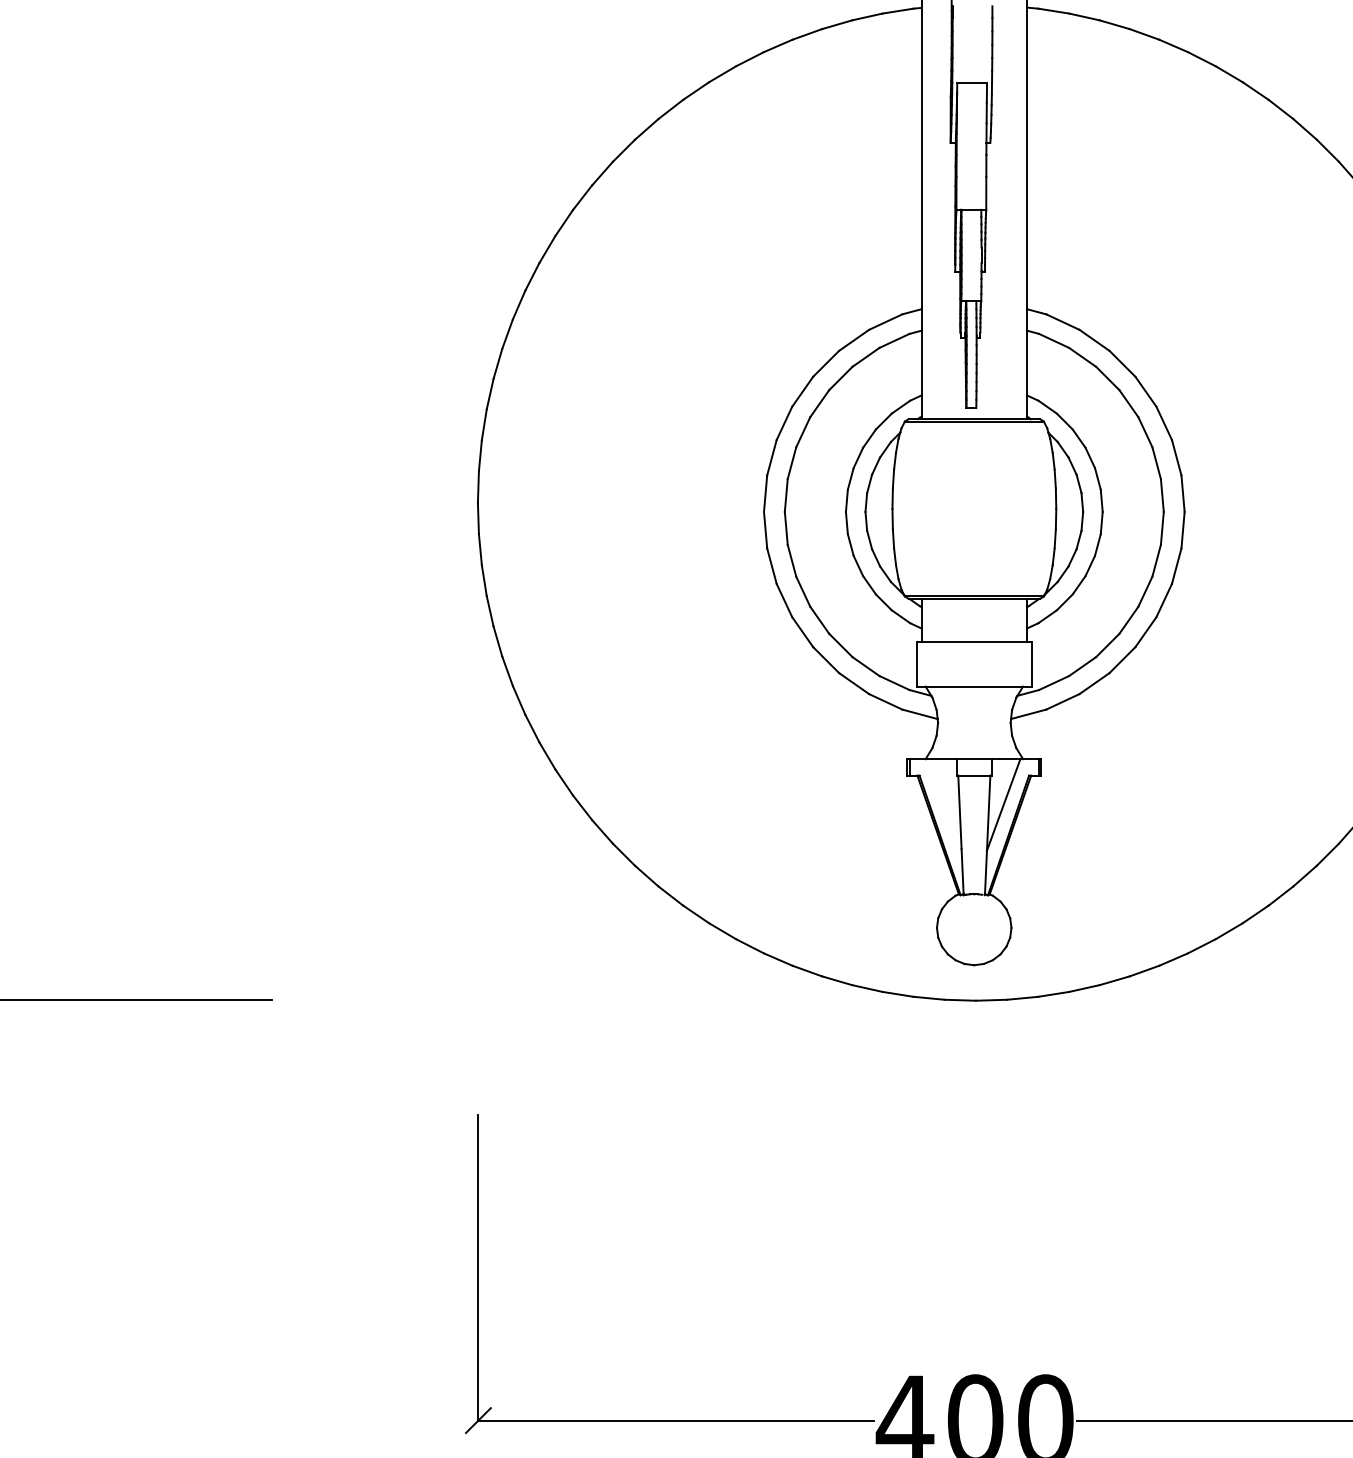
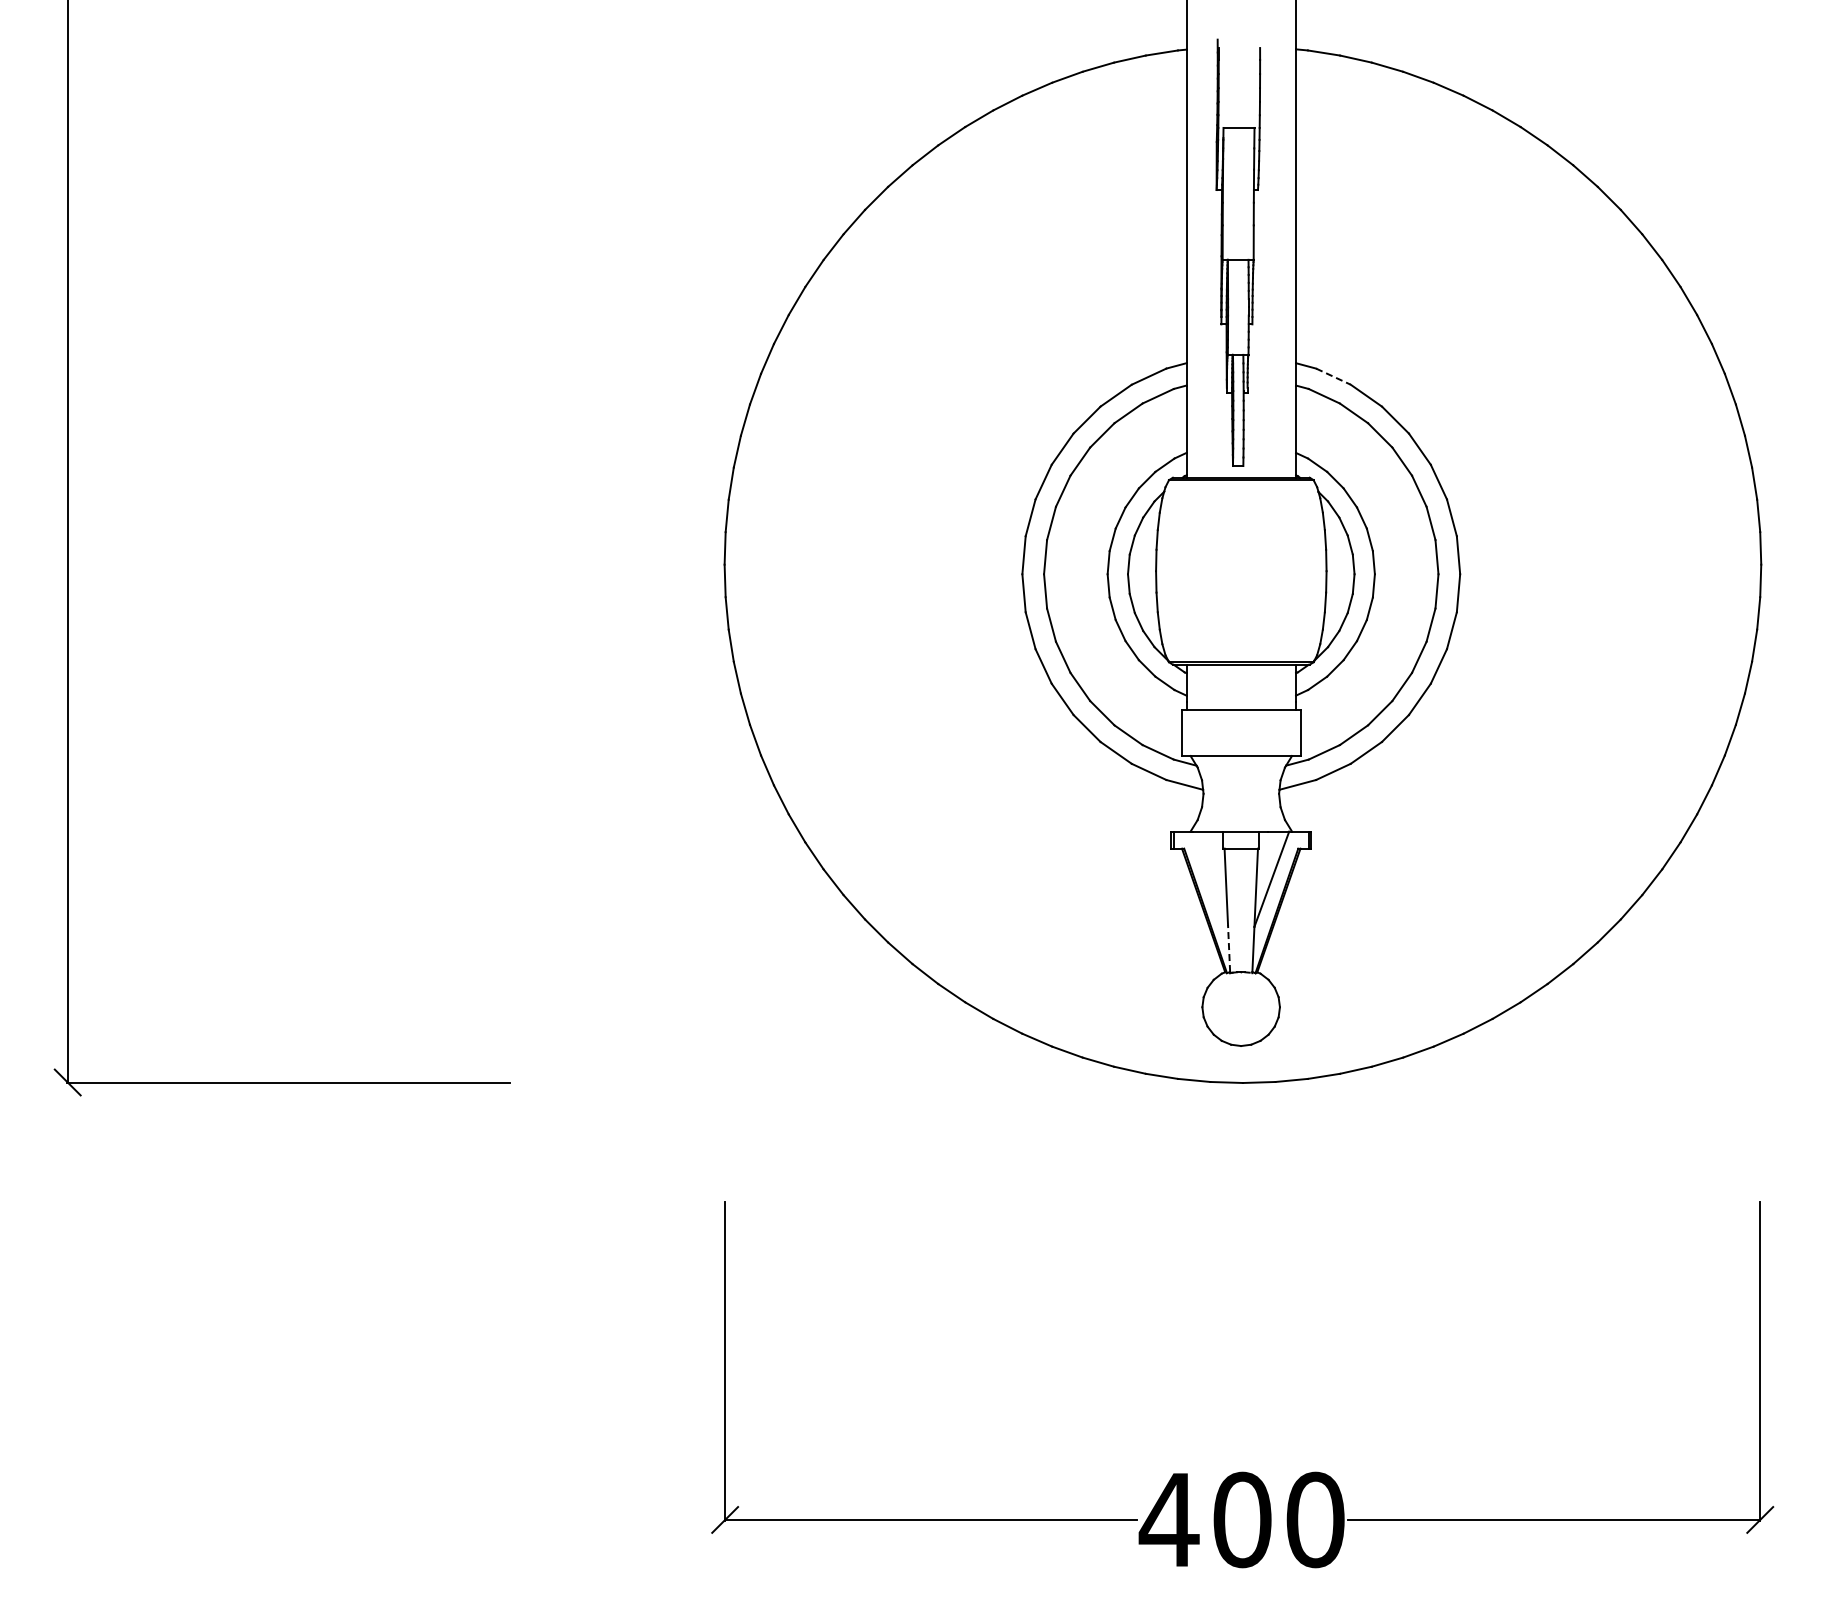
line: (1062, 321) -> (1333, 376), solid -> dashed
line: (963, 871) -> (1229, 948), solid -> dashed

